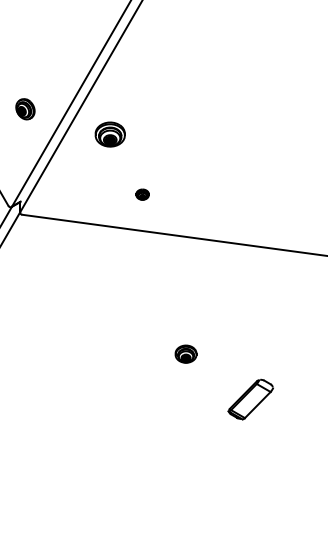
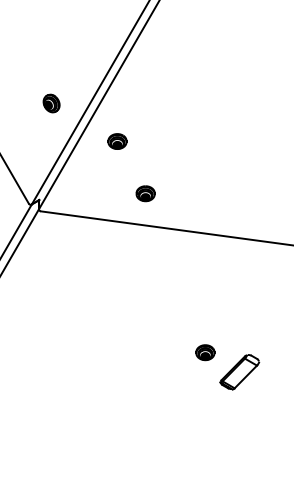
part: (25, 109) -> (51, 103), moved
part: (110, 134) -> (117, 141), size x0.71
part: (142, 194) -> (145, 193), size x1.67
part: (186, 353) -> (205, 352), moved

